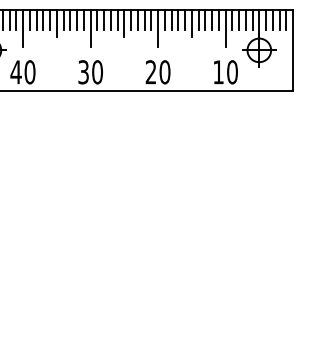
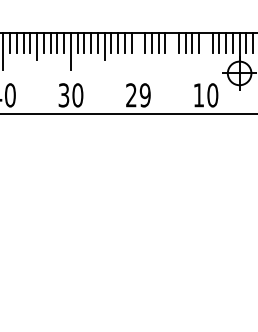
line: (191, 22) -> (171, 45), removed
line: (158, 28) -> (138, 51), removed
line: (225, 28) -> (205, 51), removed
text: (164, 72) -> (144, 95), 20 -> 29

